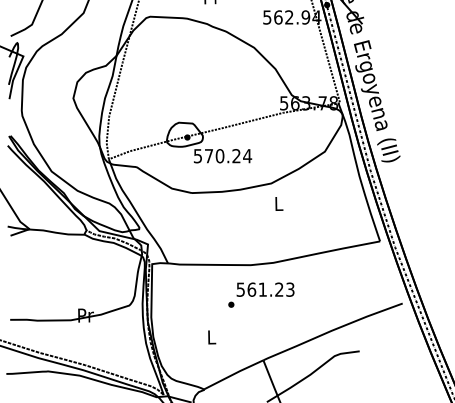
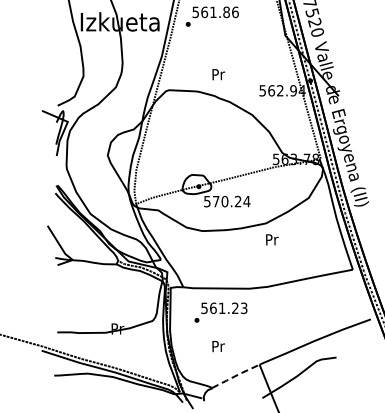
text: (279, 203) -> (272, 239), L -> Pr
text: (260, 294) -> (220, 312), moved
text: (211, 337) -> (218, 346), L -> Pr
line: (233, 373) -> (235, 375), solid -> dashed

